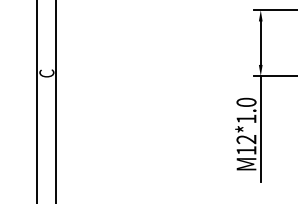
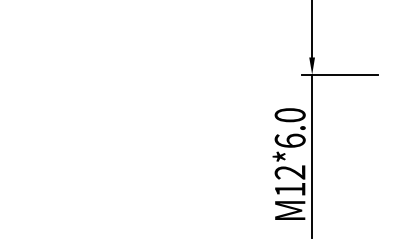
text: (246, 118) -> (290, 140), M12*1.0 -> M12*6.0

